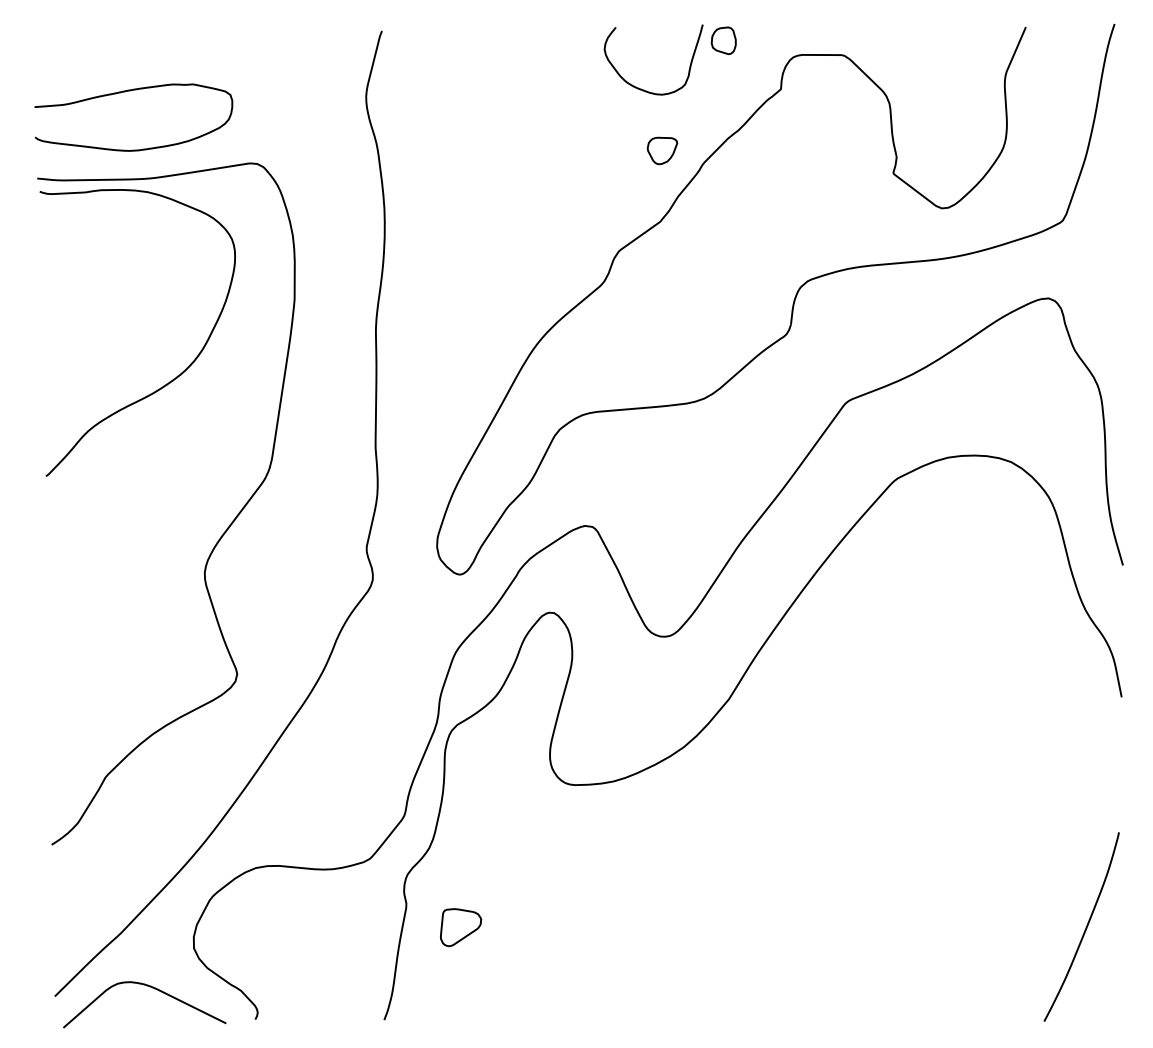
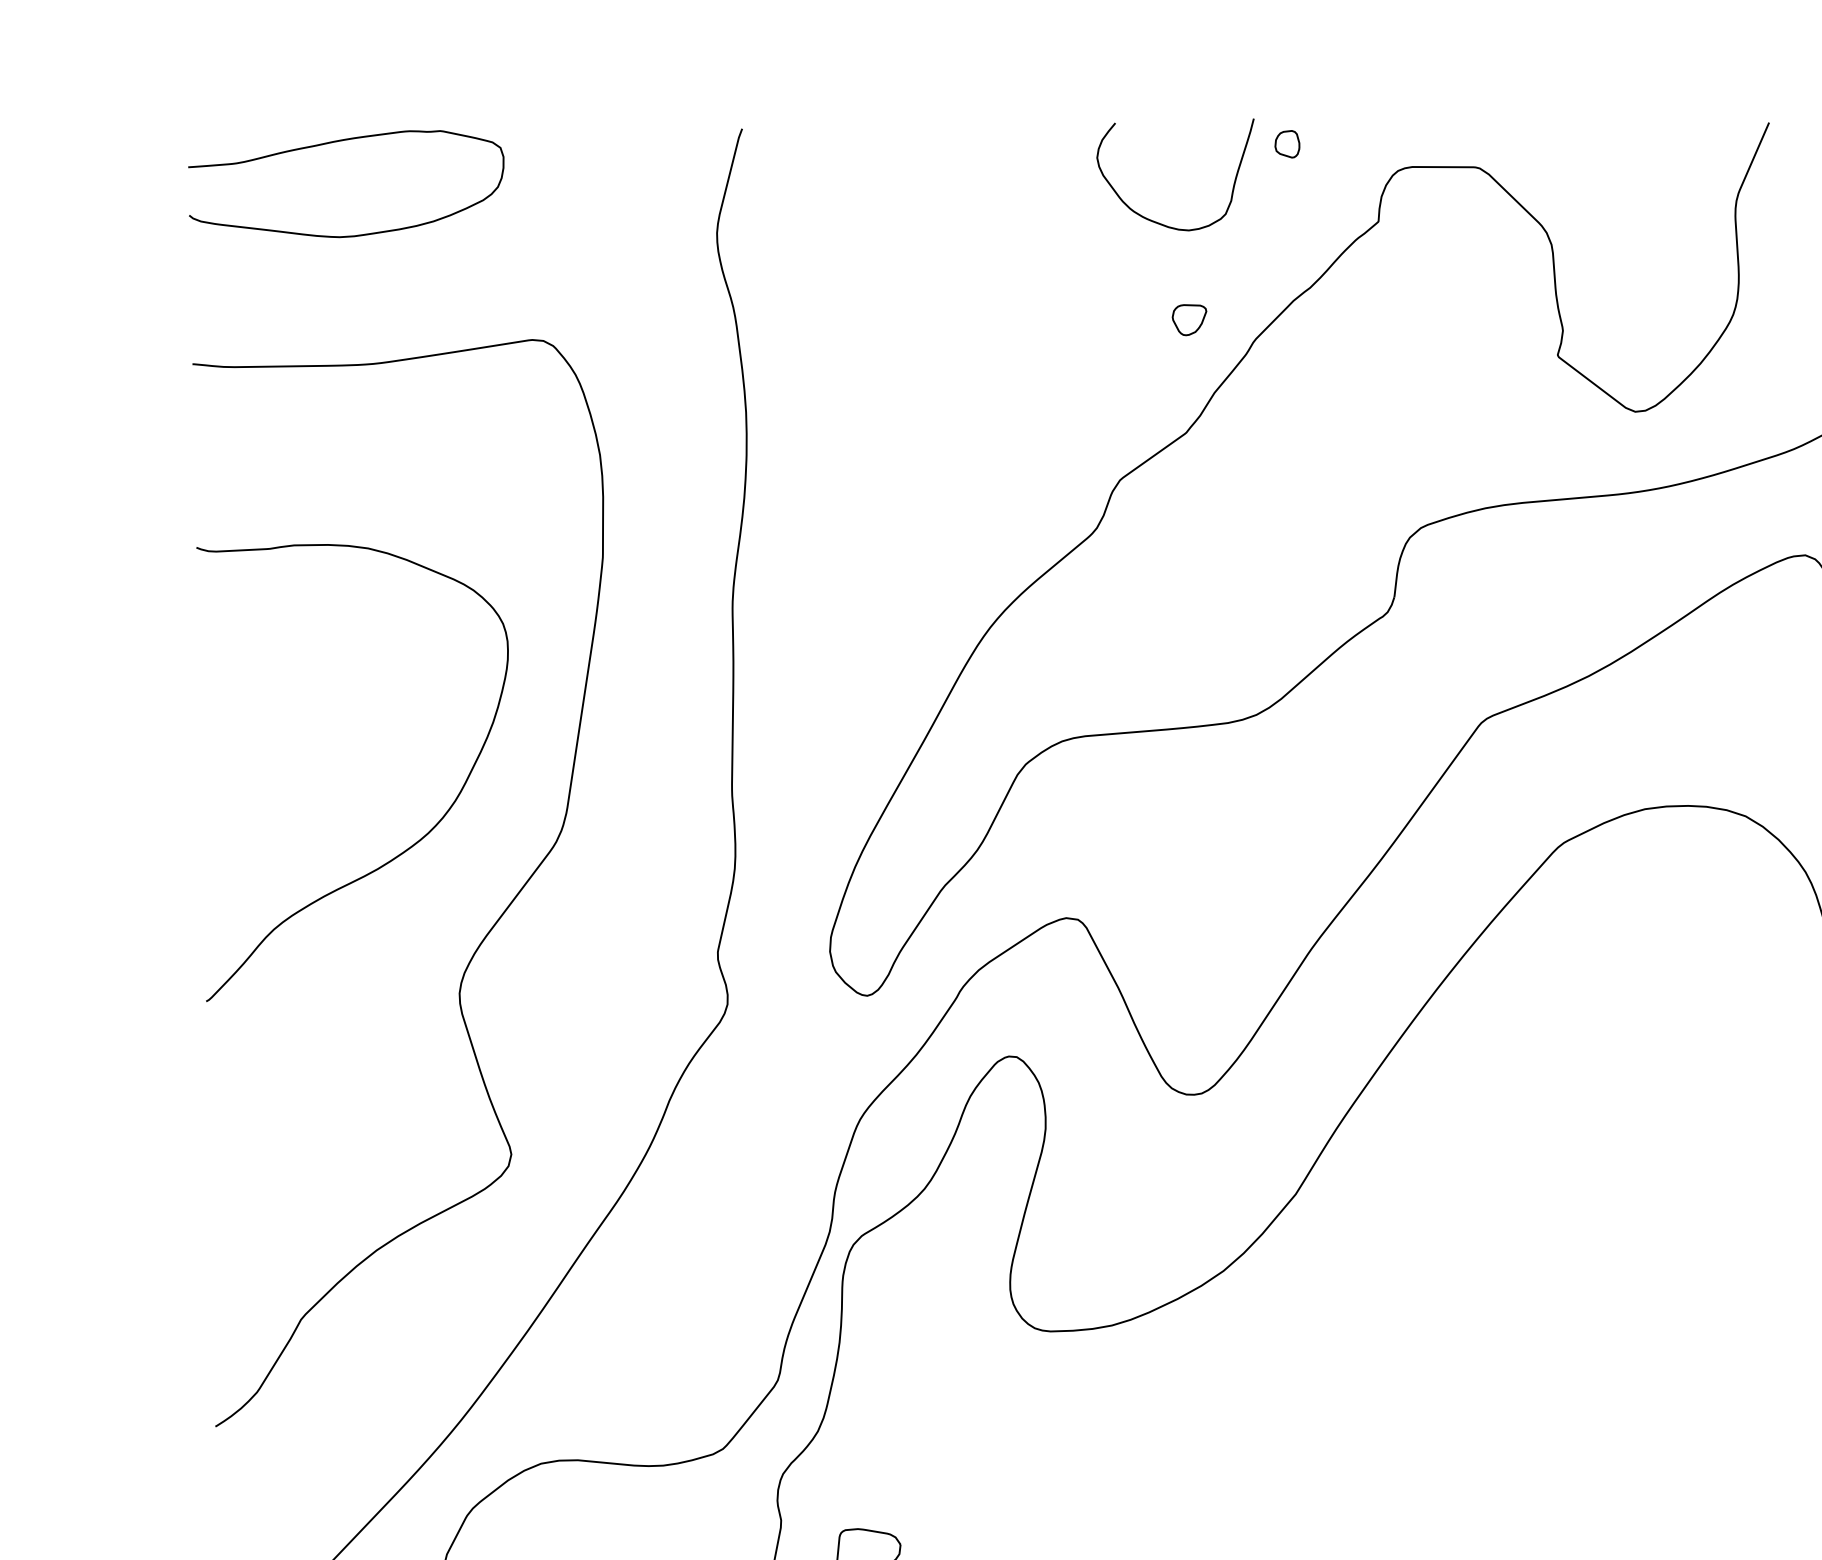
part: (723, 40) -> (1286, 143), size x0.62
curve: (130, 91) -> (341, 142), moved
part: (662, 150) -> (1189, 319), size x0.71
curve: (173, 378) -> (409, 845), moved

